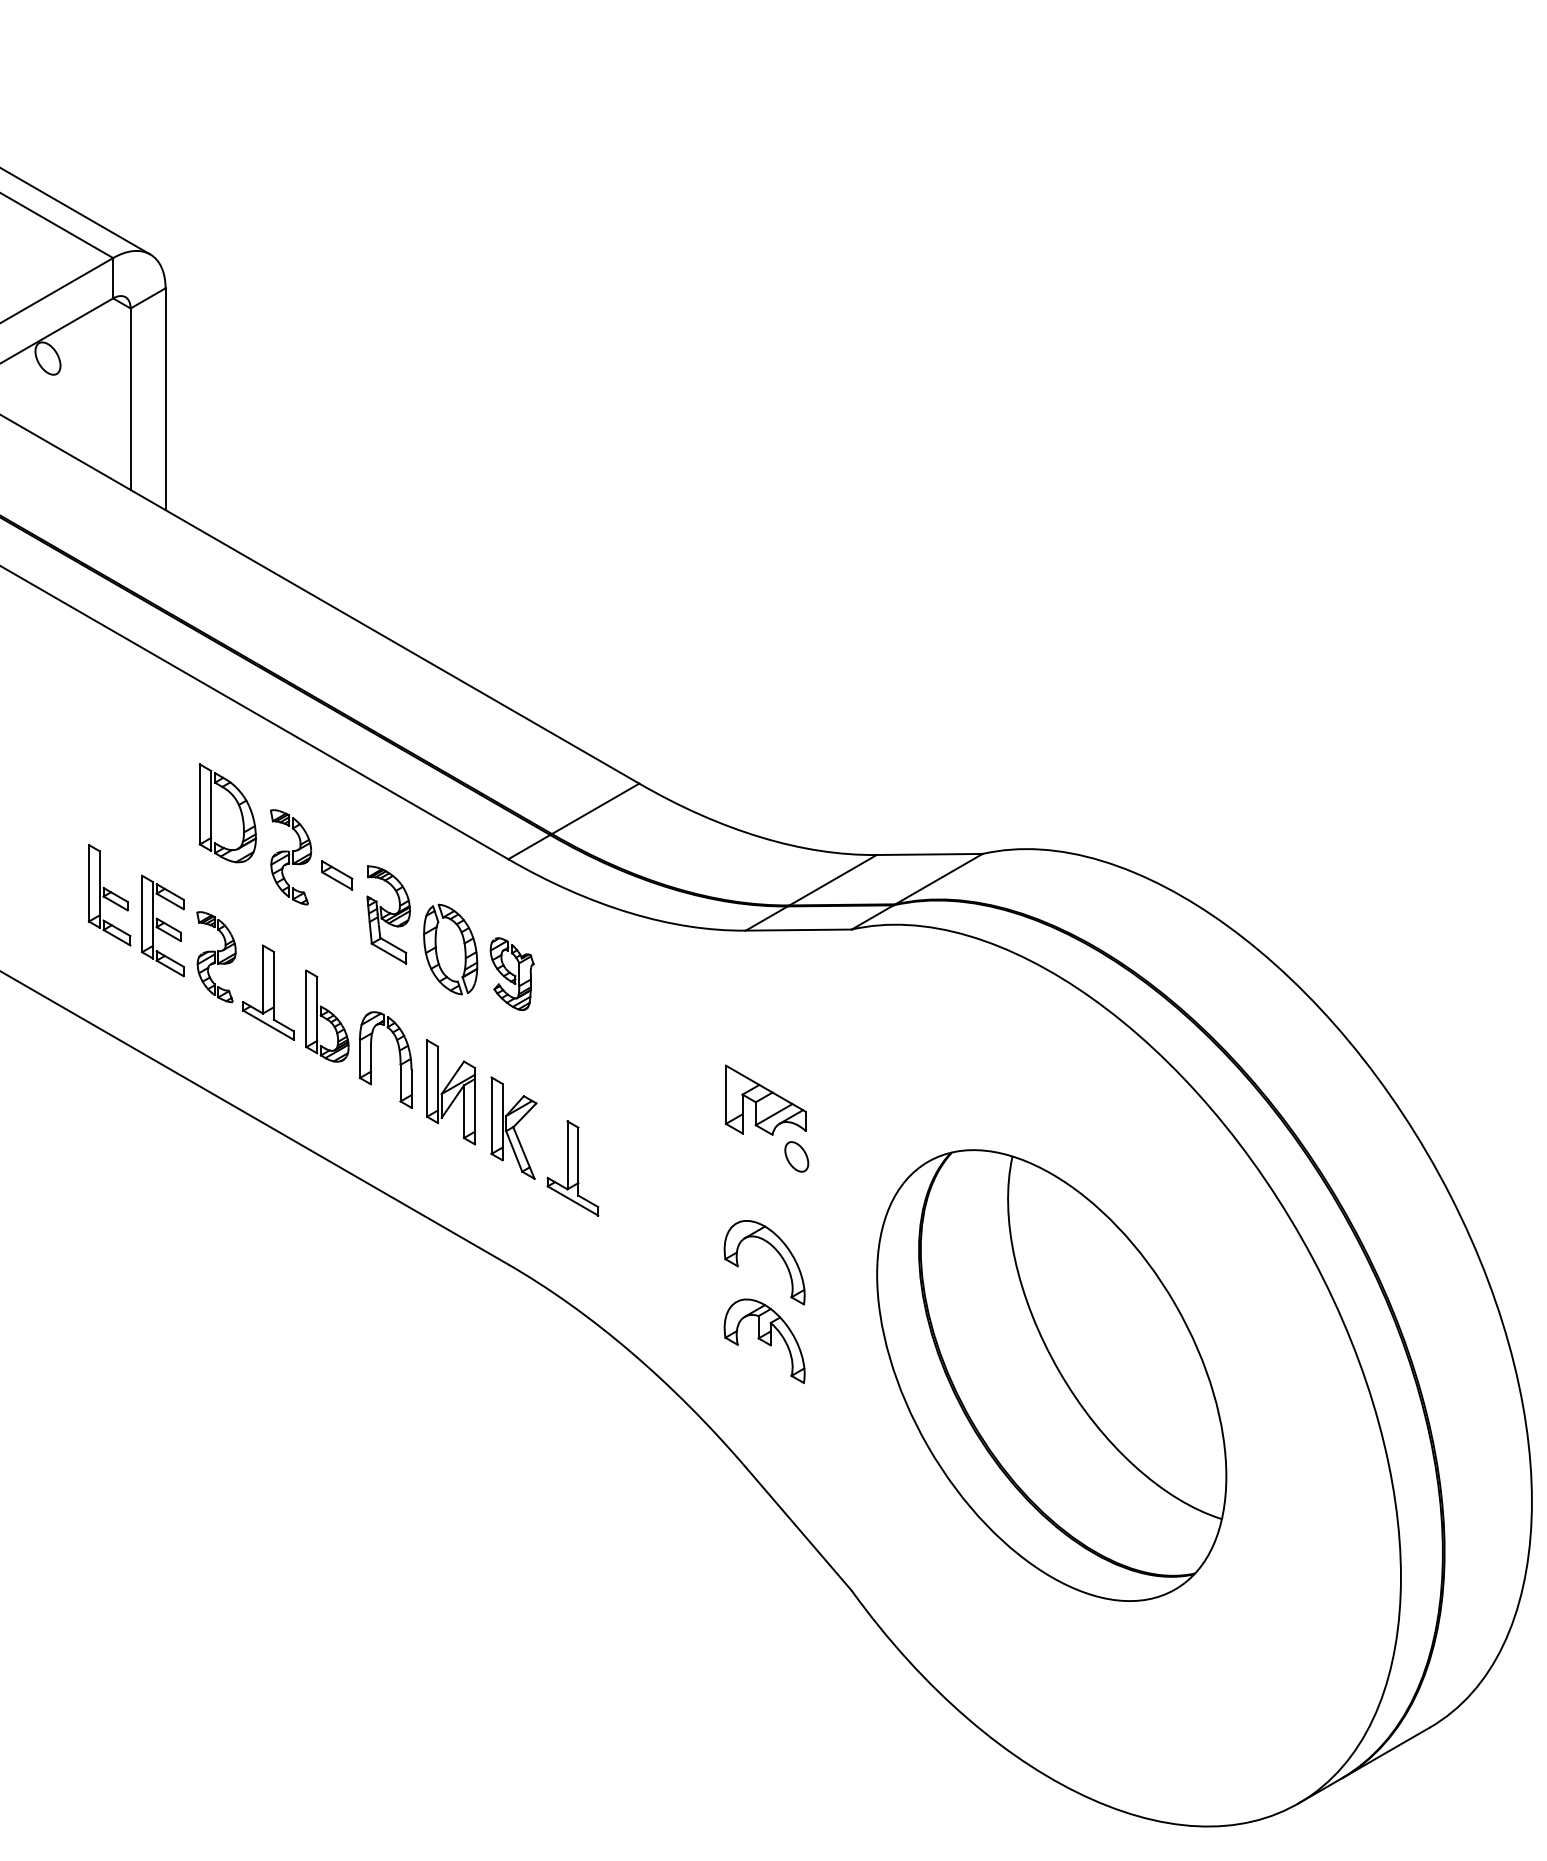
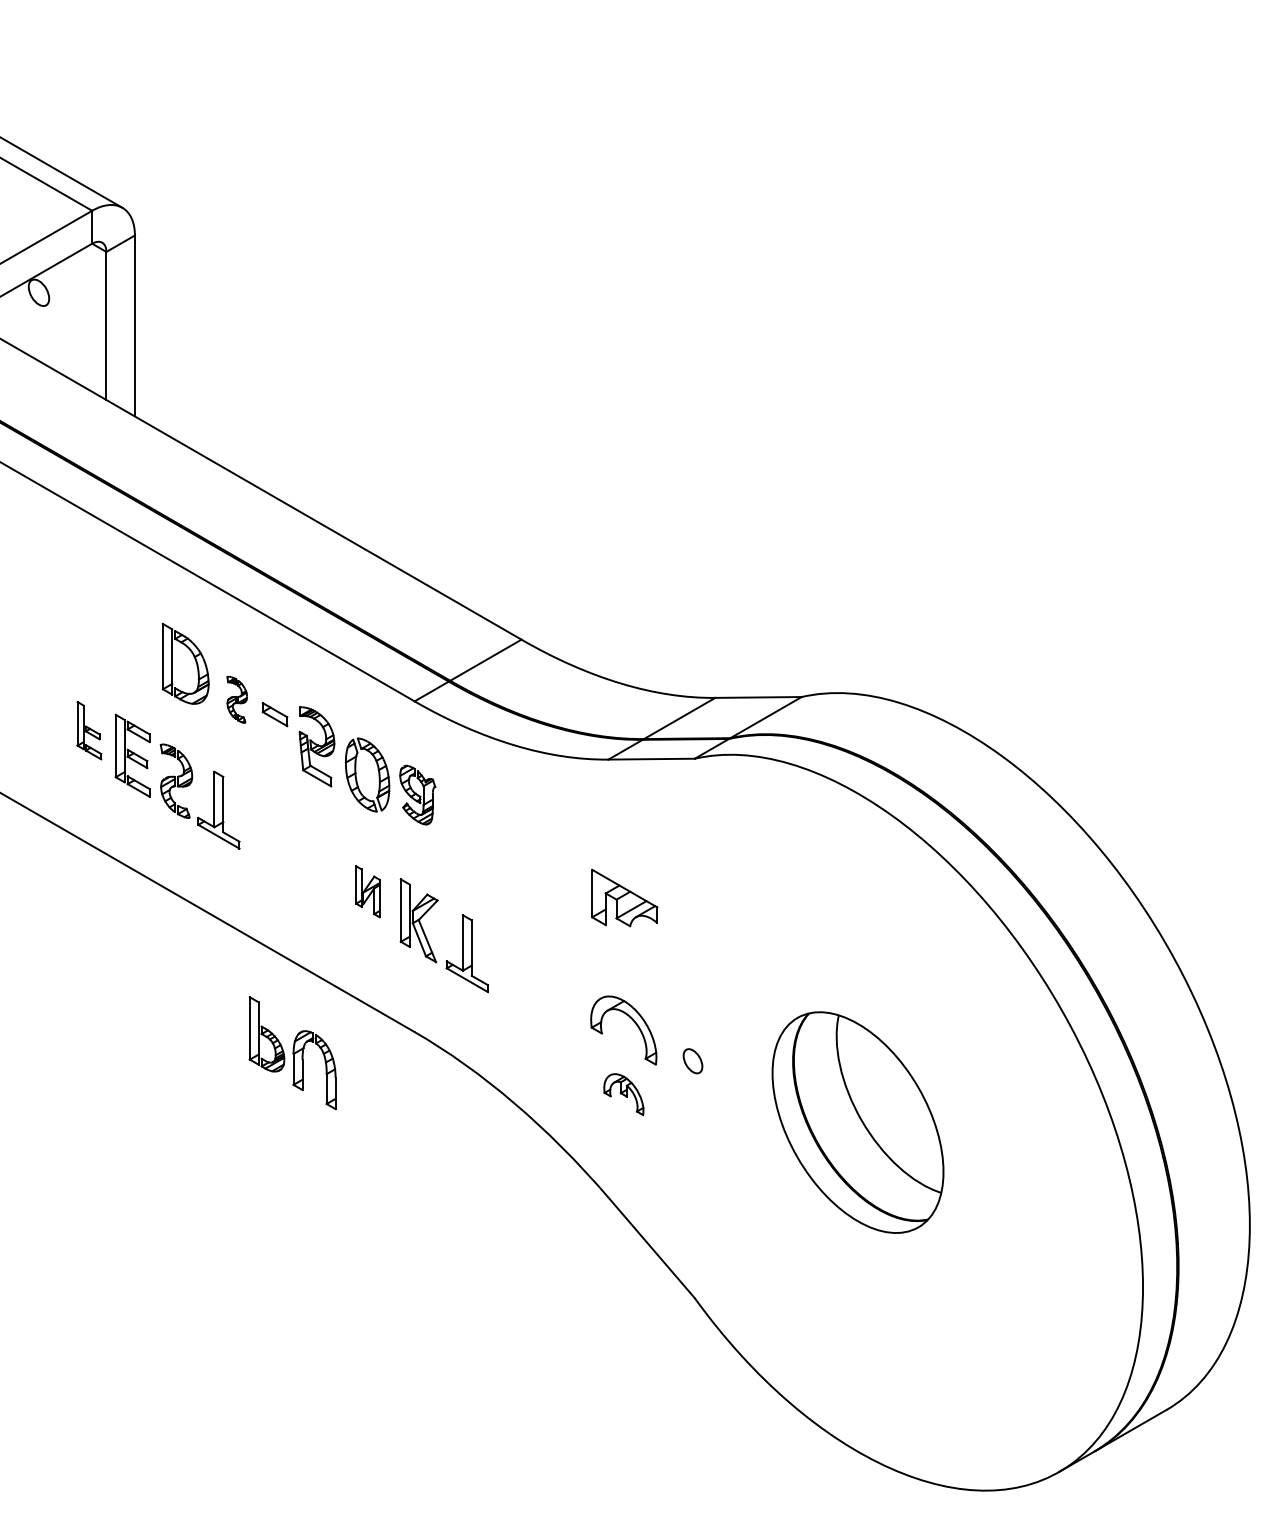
part: (290, 856) -> (236, 699), size x0.6
part: (109, 894) -> (89, 730), size x0.7
part: (358, 1039) -> (292, 1053), moved
part: (450, 1092) -> (367, 891), size x0.6
part: (796, 1157) -> (692, 1061), moved
part: (764, 1341) -> (623, 1094), size x0.6
part: (1051, 1375) -> (857, 1122), size x0.6

